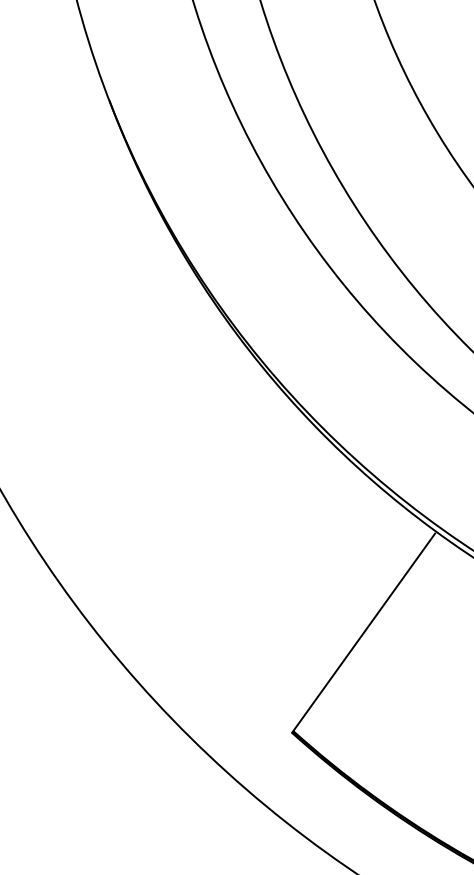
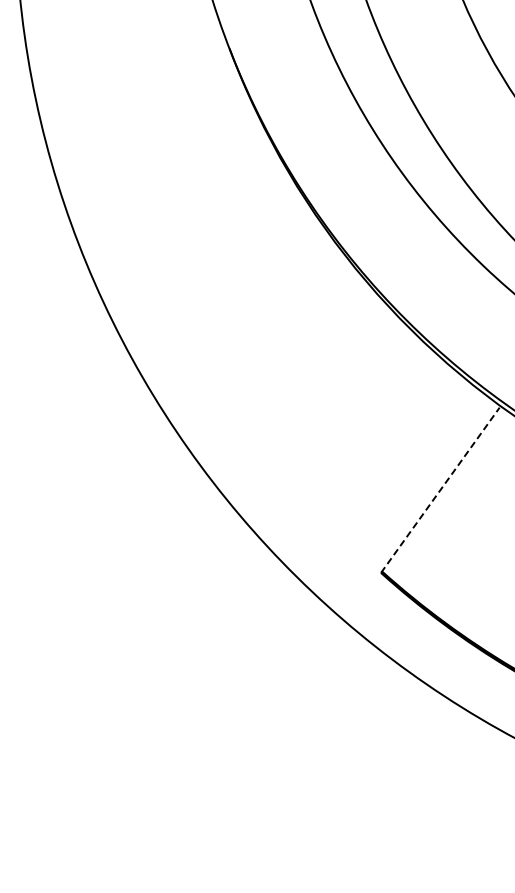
line: (363, 633) -> (440, 490), solid -> dashed

